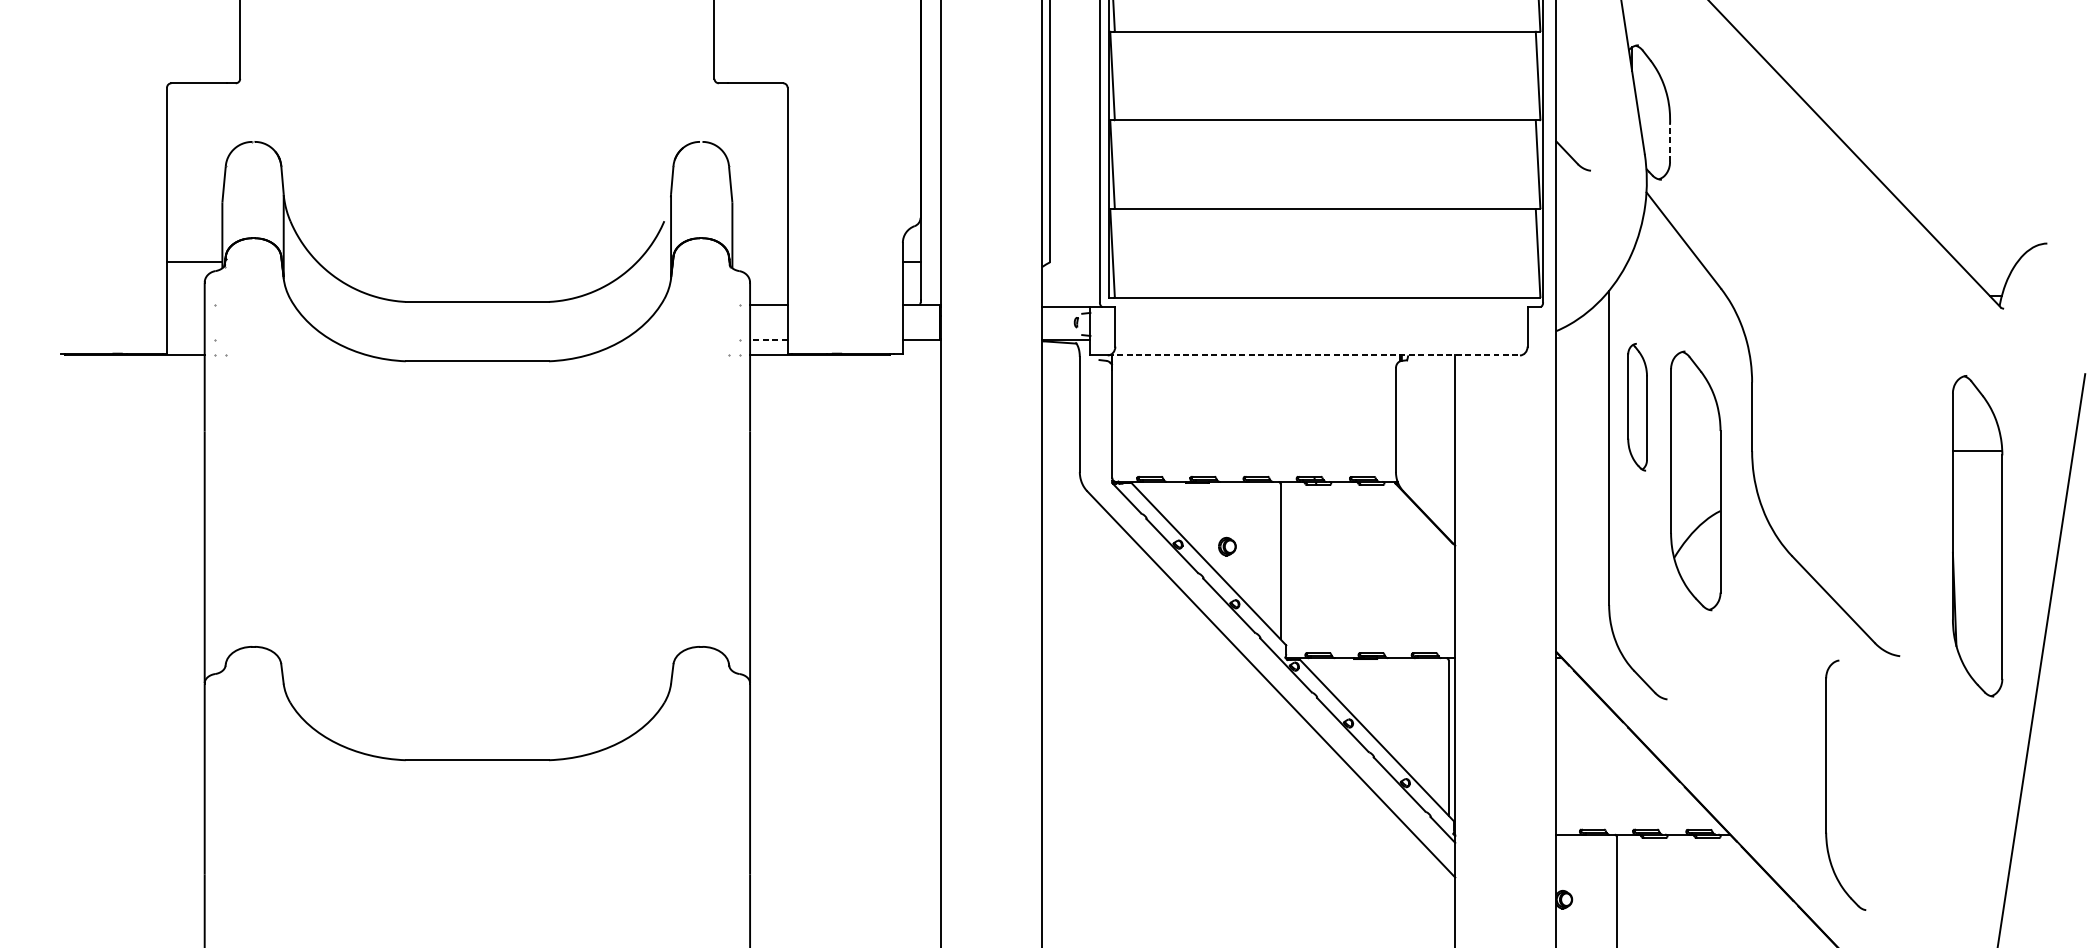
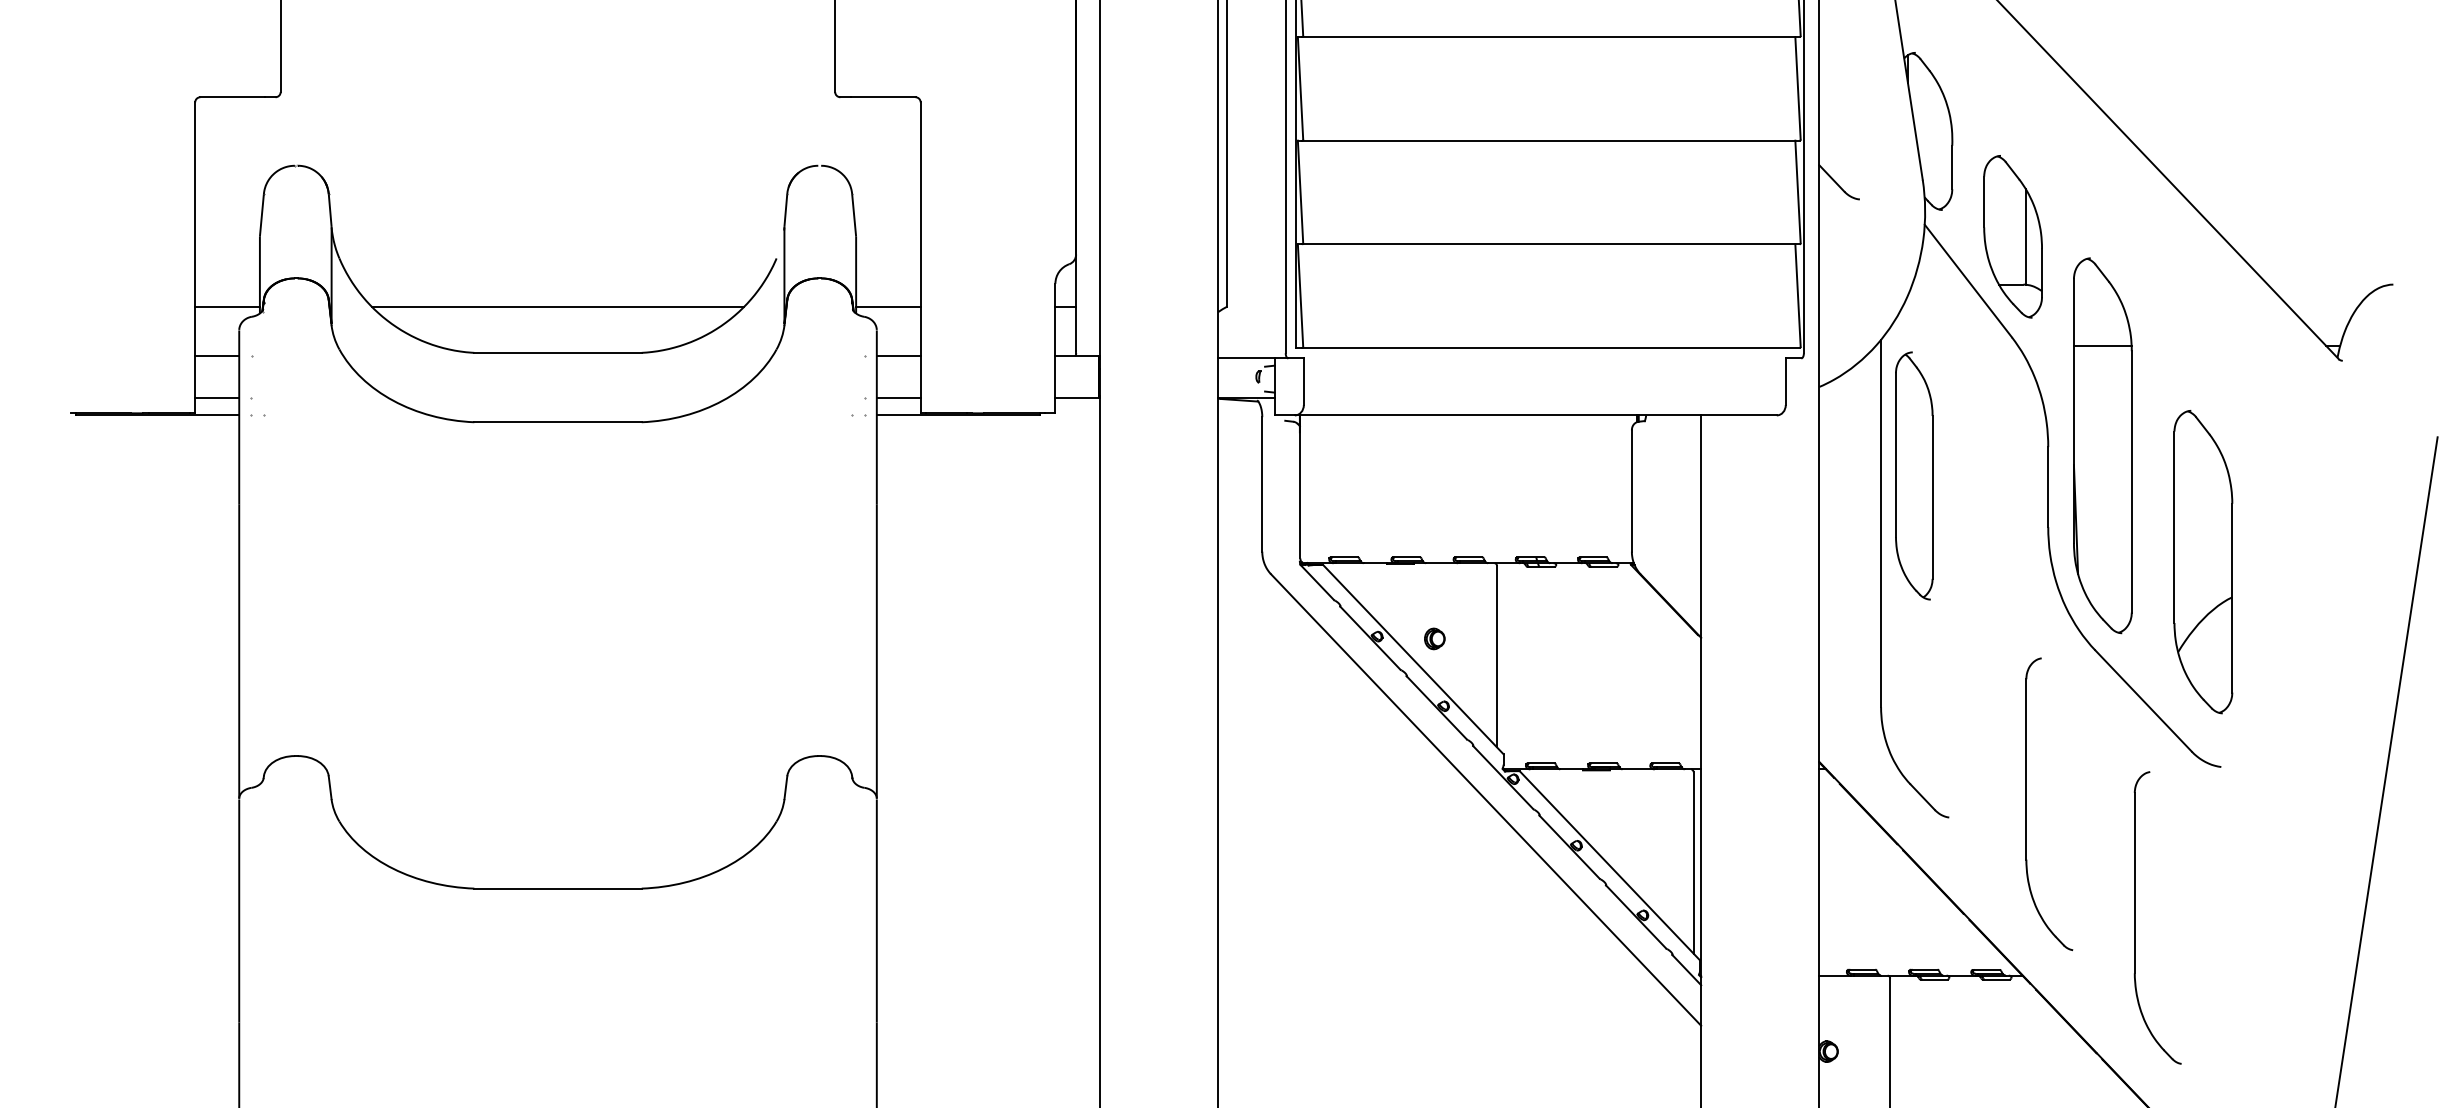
line: (1670, 143) -> (1952, 167), dashed -> solid
part: (1721, 202) -> (2012, 236), added
line: (476, 262) -> (557, 306), added
line: (760, 262) -> (888, 306), added
line: (186, 305) -> (217, 356), added
line: (186, 340) -> (217, 397), added
line: (768, 340) -> (898, 397), dashed -> solid
line: (1313, 355) -> (1535, 415), dashed -> solid
part: (1637, 406) -> (1914, 475), size x1.67
part: (1695, 481) -> (2203, 562), moved
part: (1977, 536) -> (2102, 445), moved
part: (1733, 688) -> (2026, 804), added

